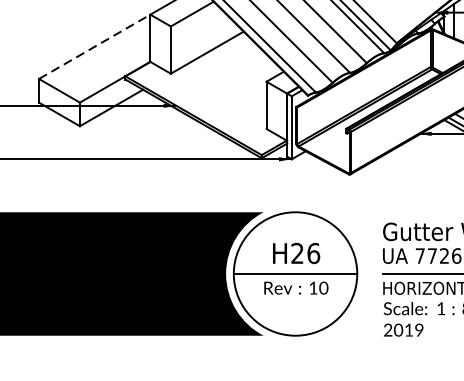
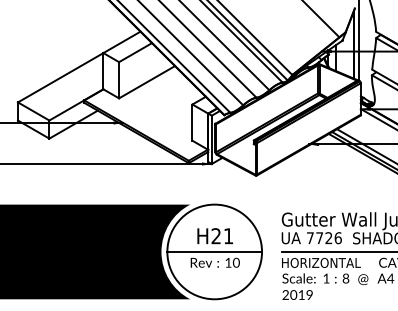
line: (95, 46) -> (61, 77), dashed -> solid
text: (313, 253) -> (228, 236), H26 -> H21

